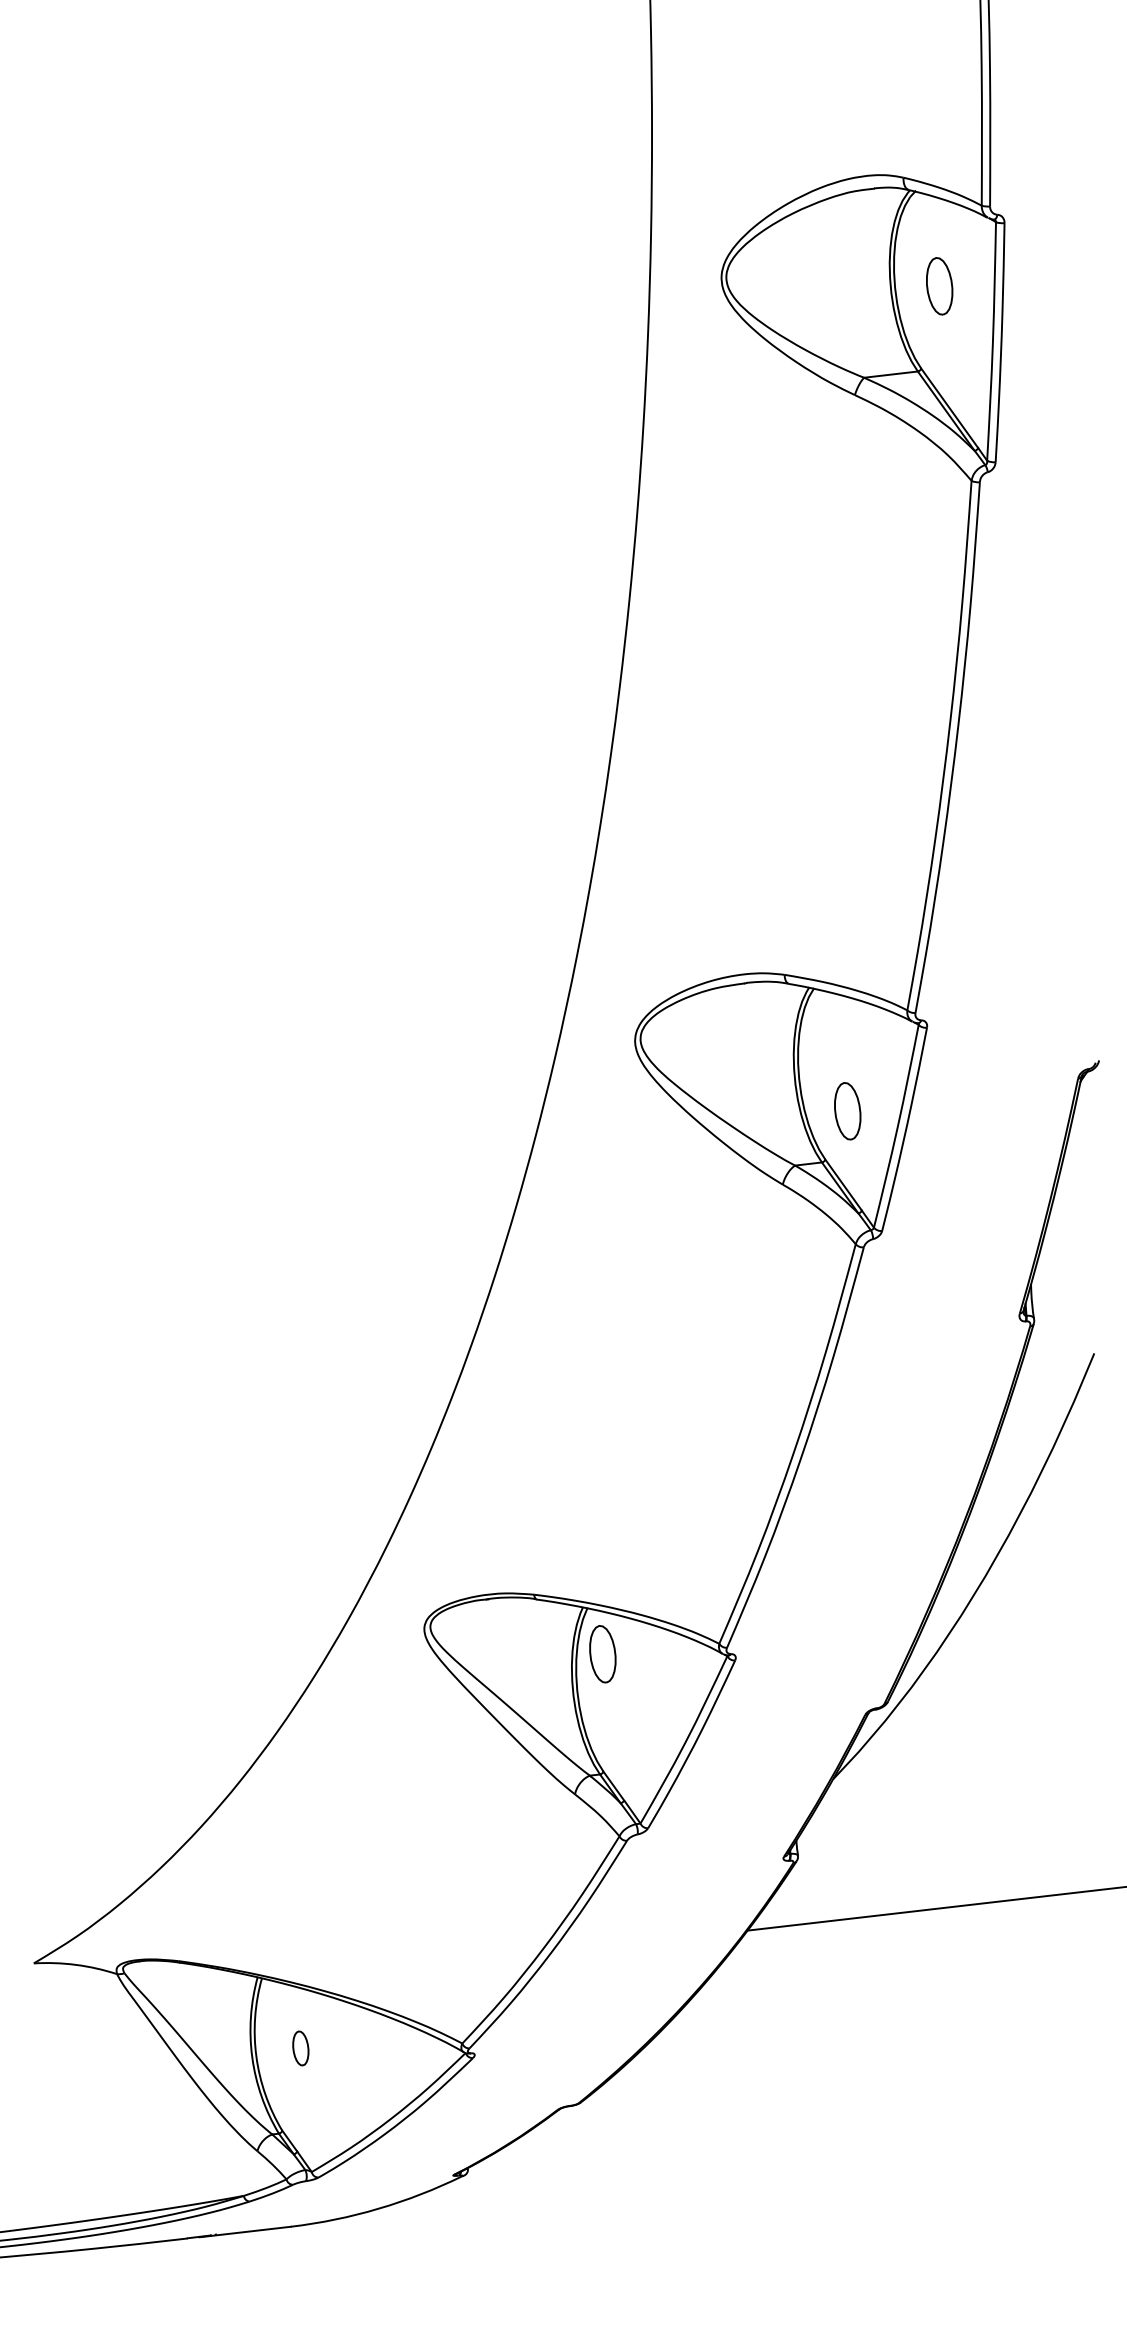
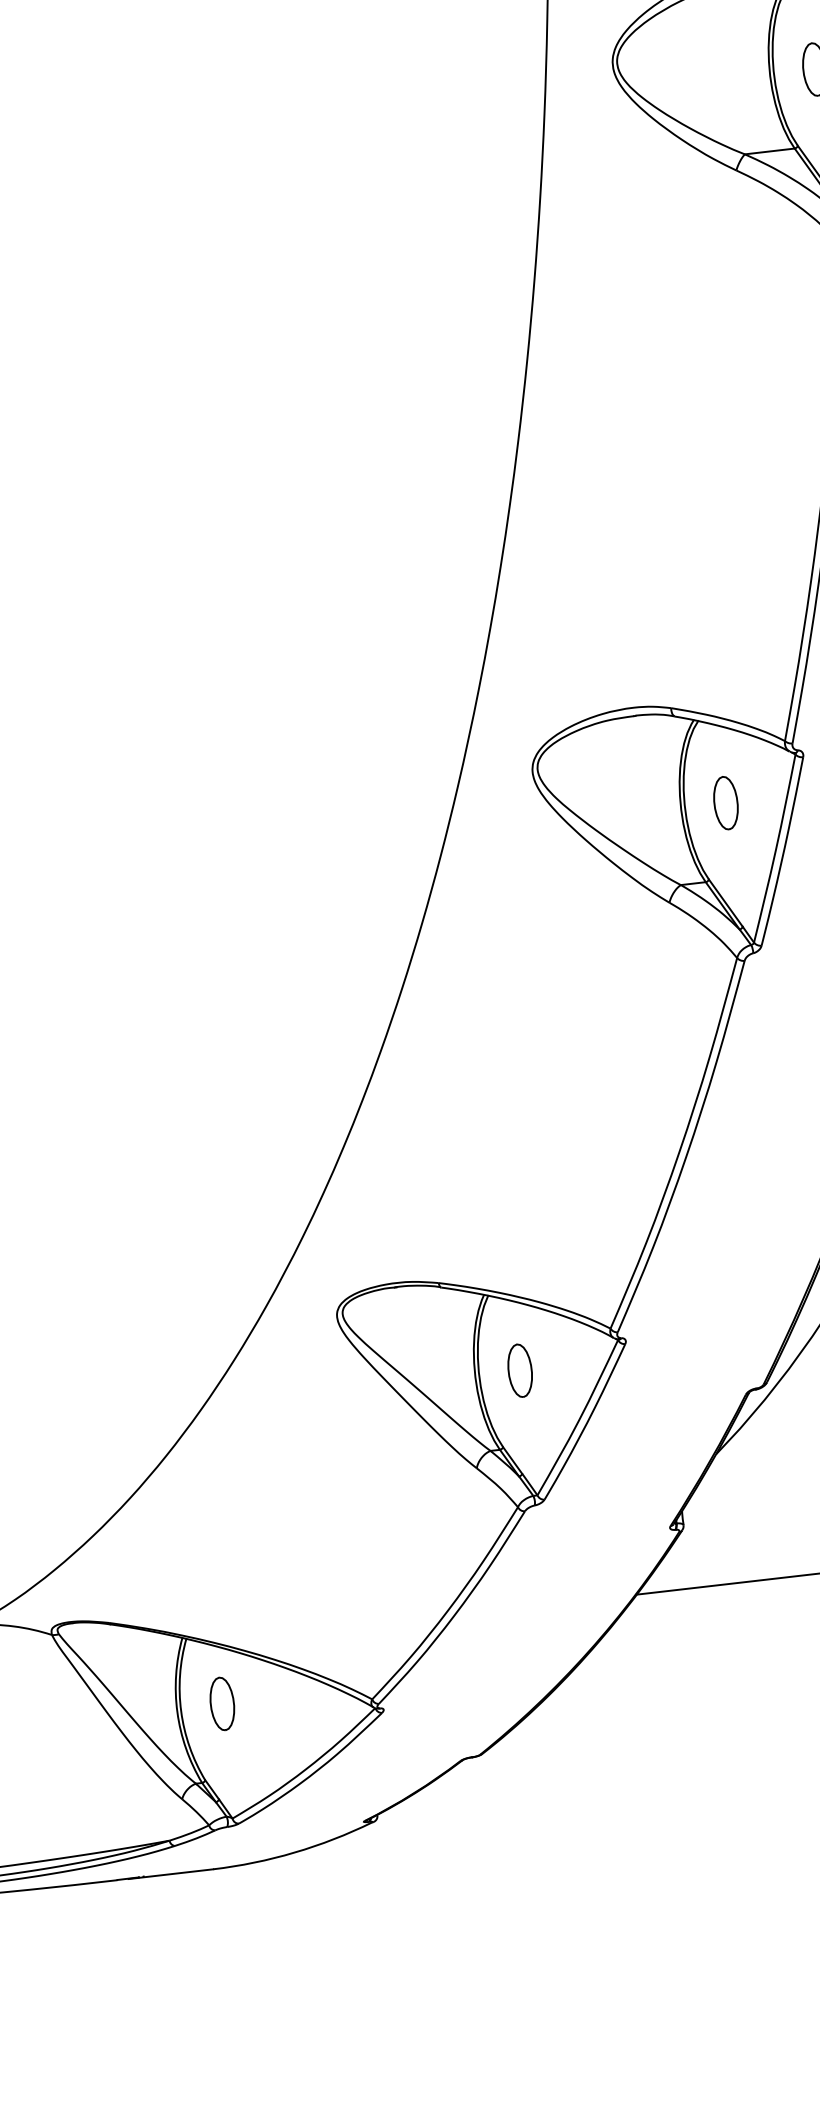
part: (847, 1111) -> (725, 803), moved
part: (602, 1654) -> (519, 1371), moved
part: (300, 2048) -> (222, 1703), size x1.67

